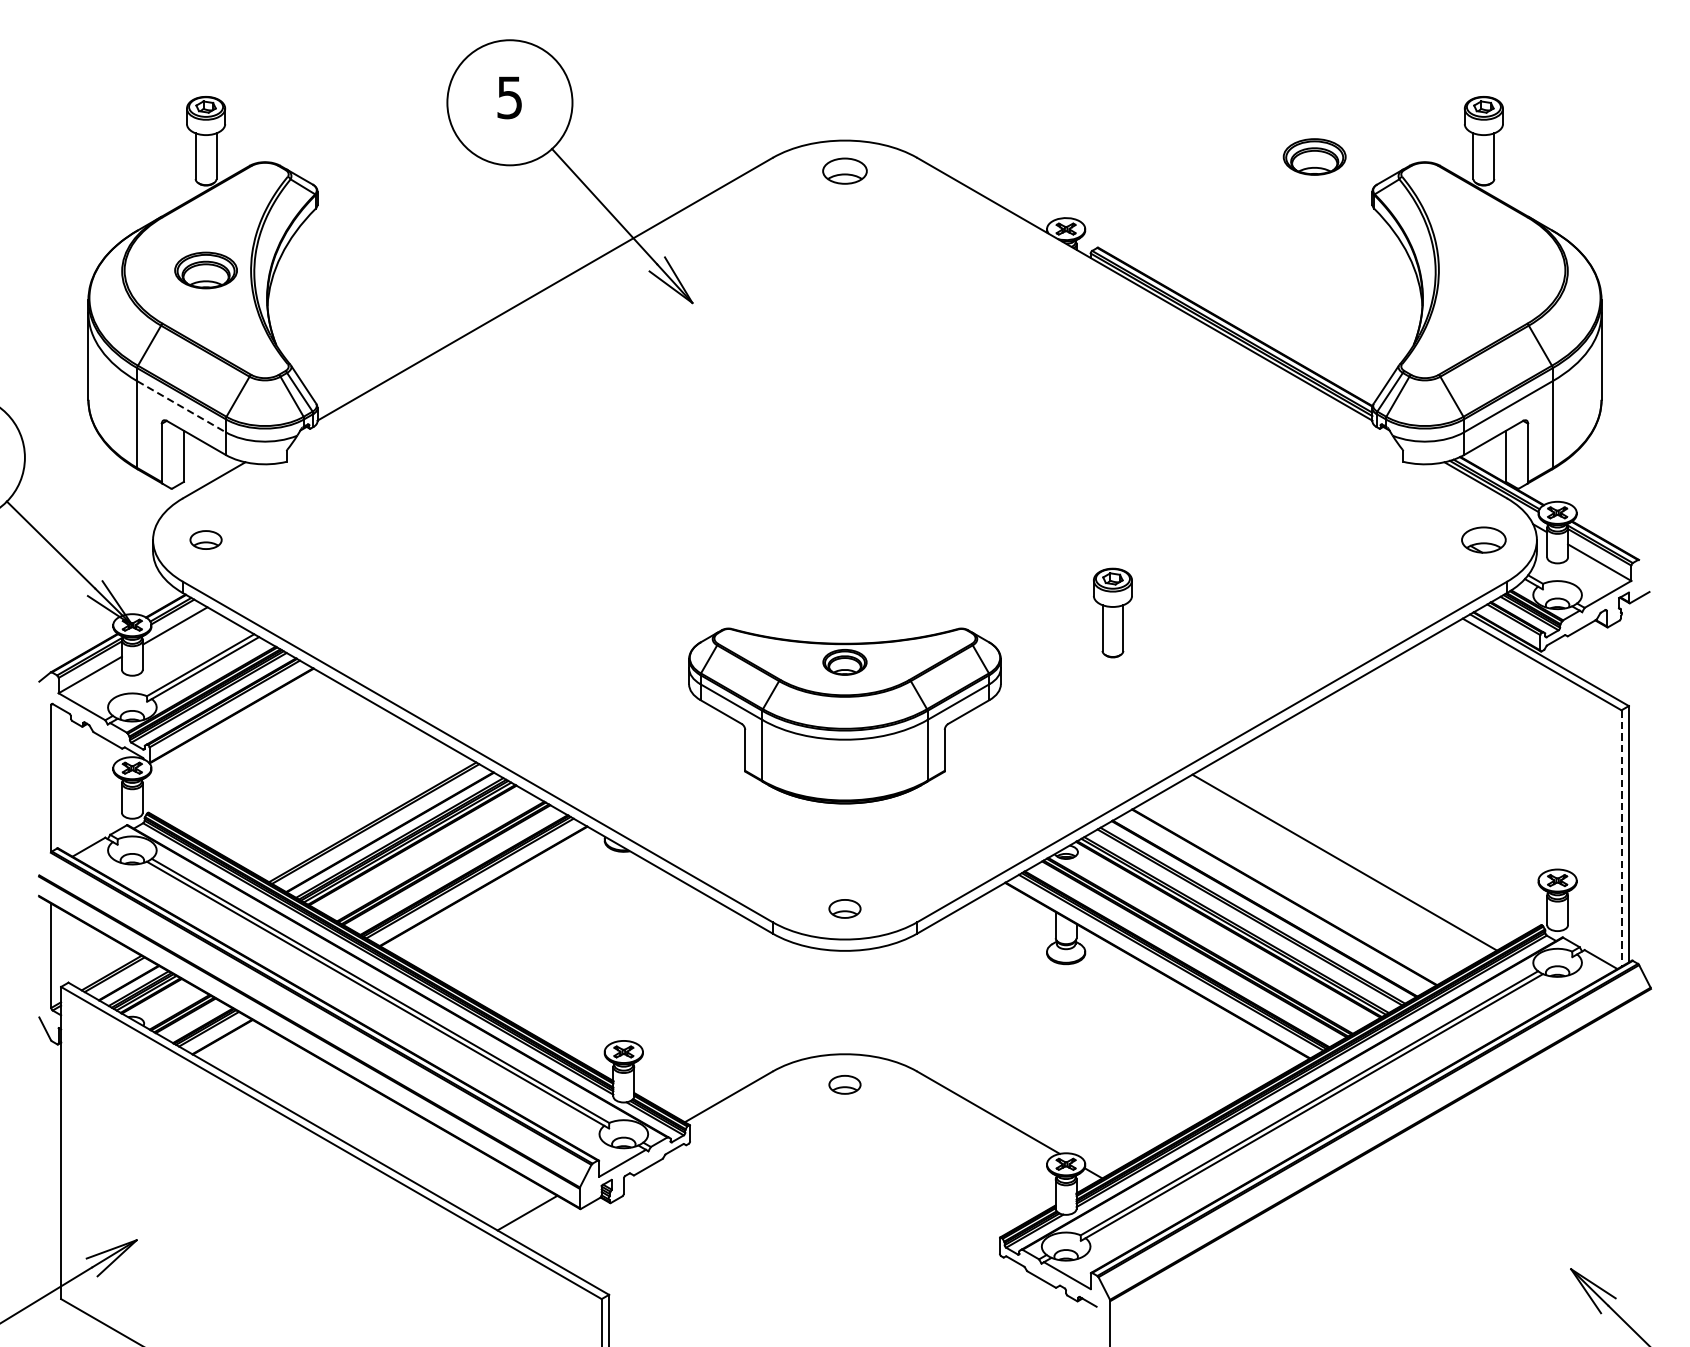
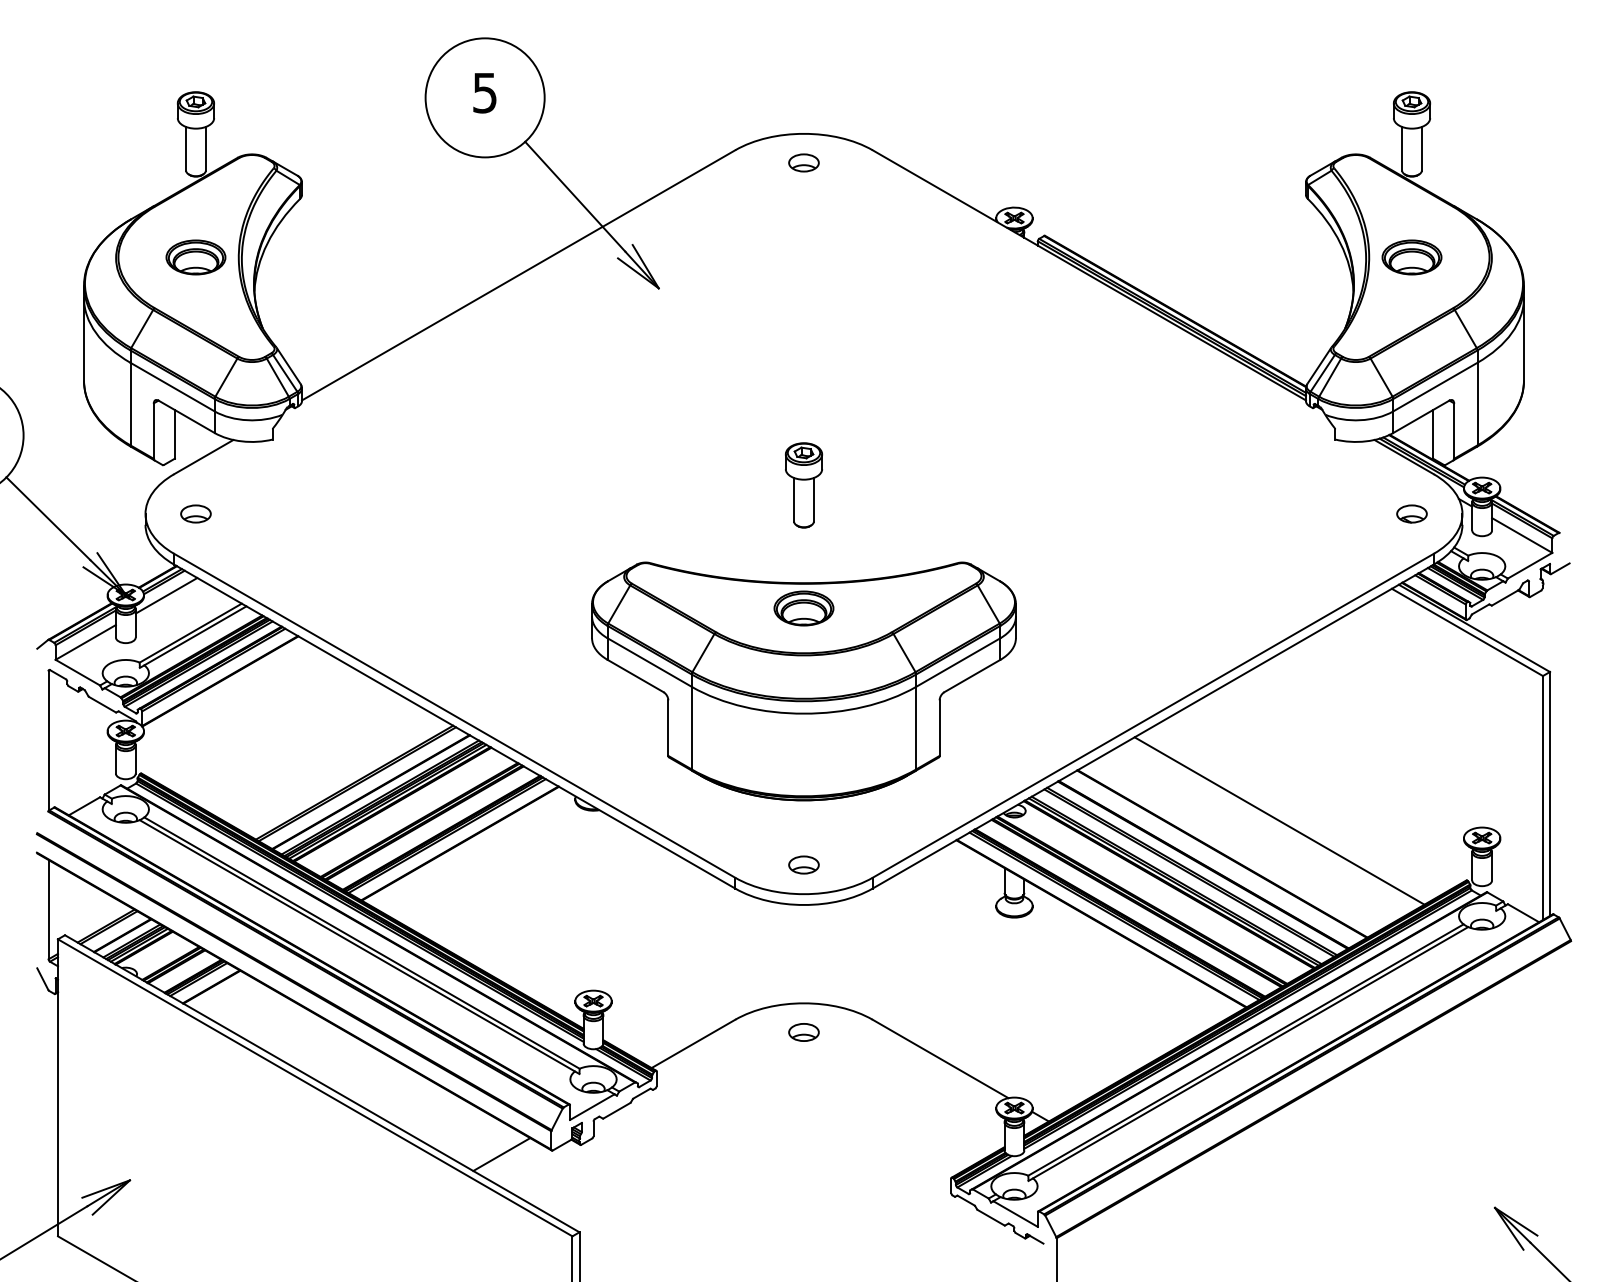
part: (1314, 157) -> (1411, 257), moved
part: (844, 170) -> (803, 162), size x0.71
line: (181, 407) -> (172, 387), dashed -> solid
part: (1483, 539) -> (1411, 513), size x0.71
part: (1113, 613) -> (804, 485), moved
part: (844, 716) -> (803, 681), size x1.43
line: (1621, 839) -> (1542, 798), dashed -> solid

